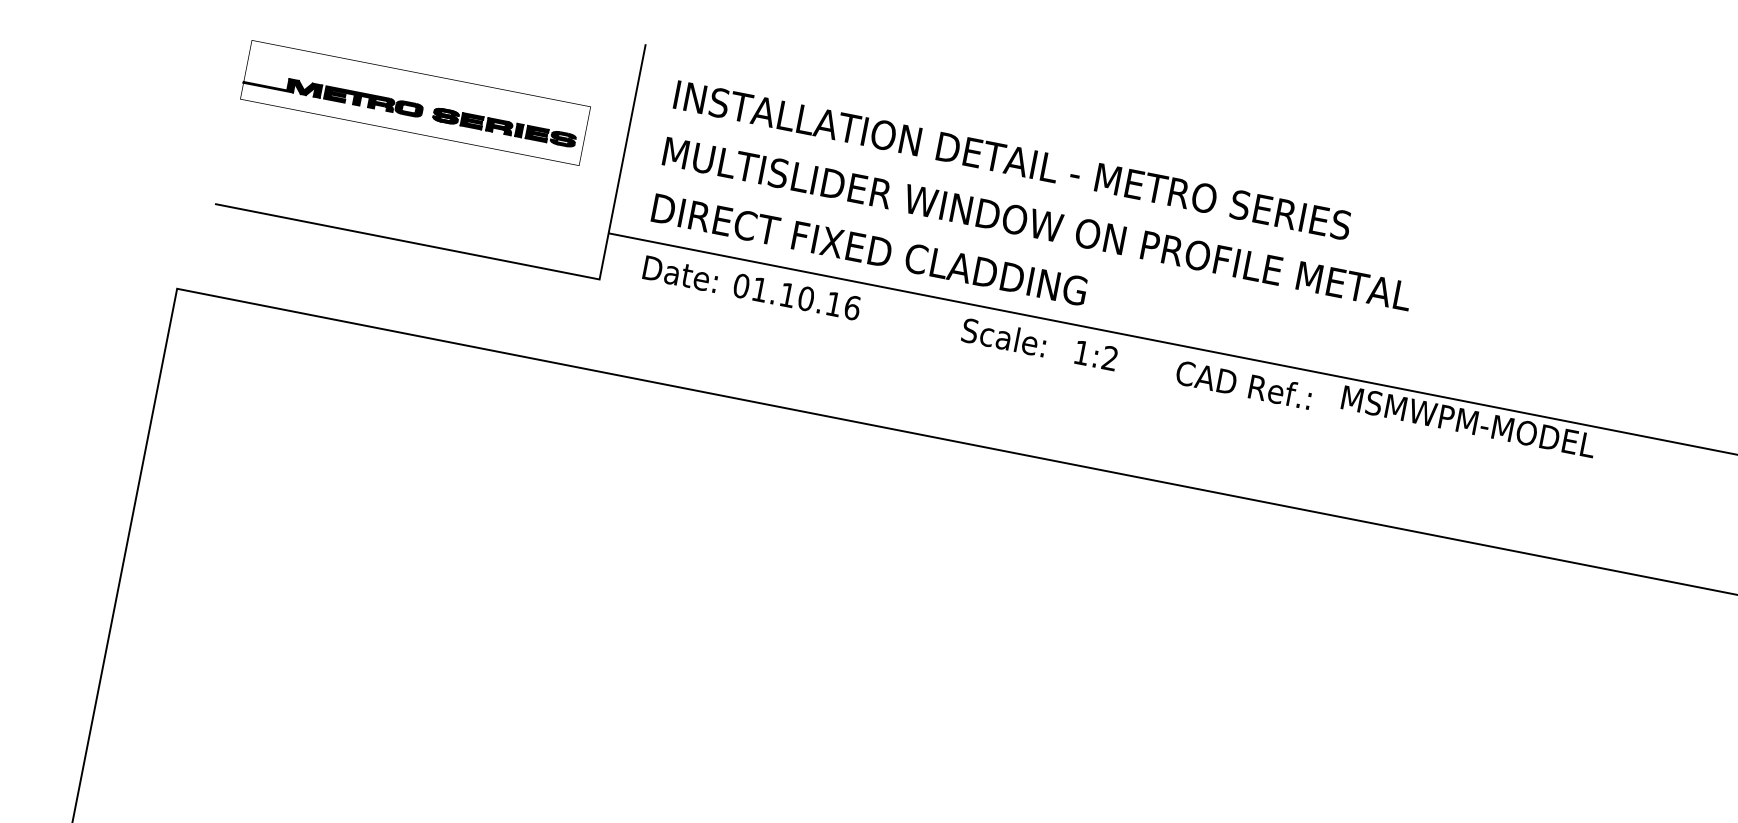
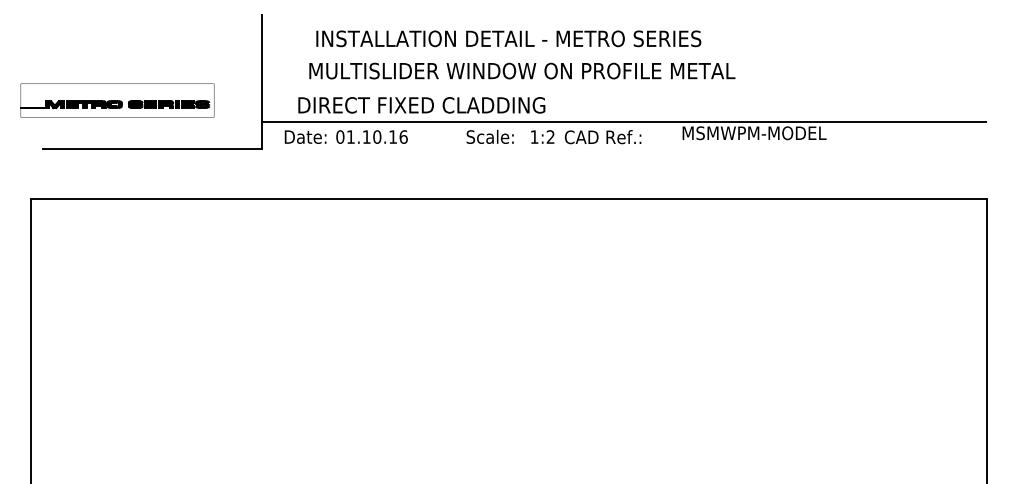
part: (415, 102) -> (117, 100), moved
text: (1012, 159) -> (508, 38), moved
text: (1038, 223) -> (522, 70), moved
text: (868, 250) -> (421, 105), moved
text: (1242, 385) -> (602, 137), moved

